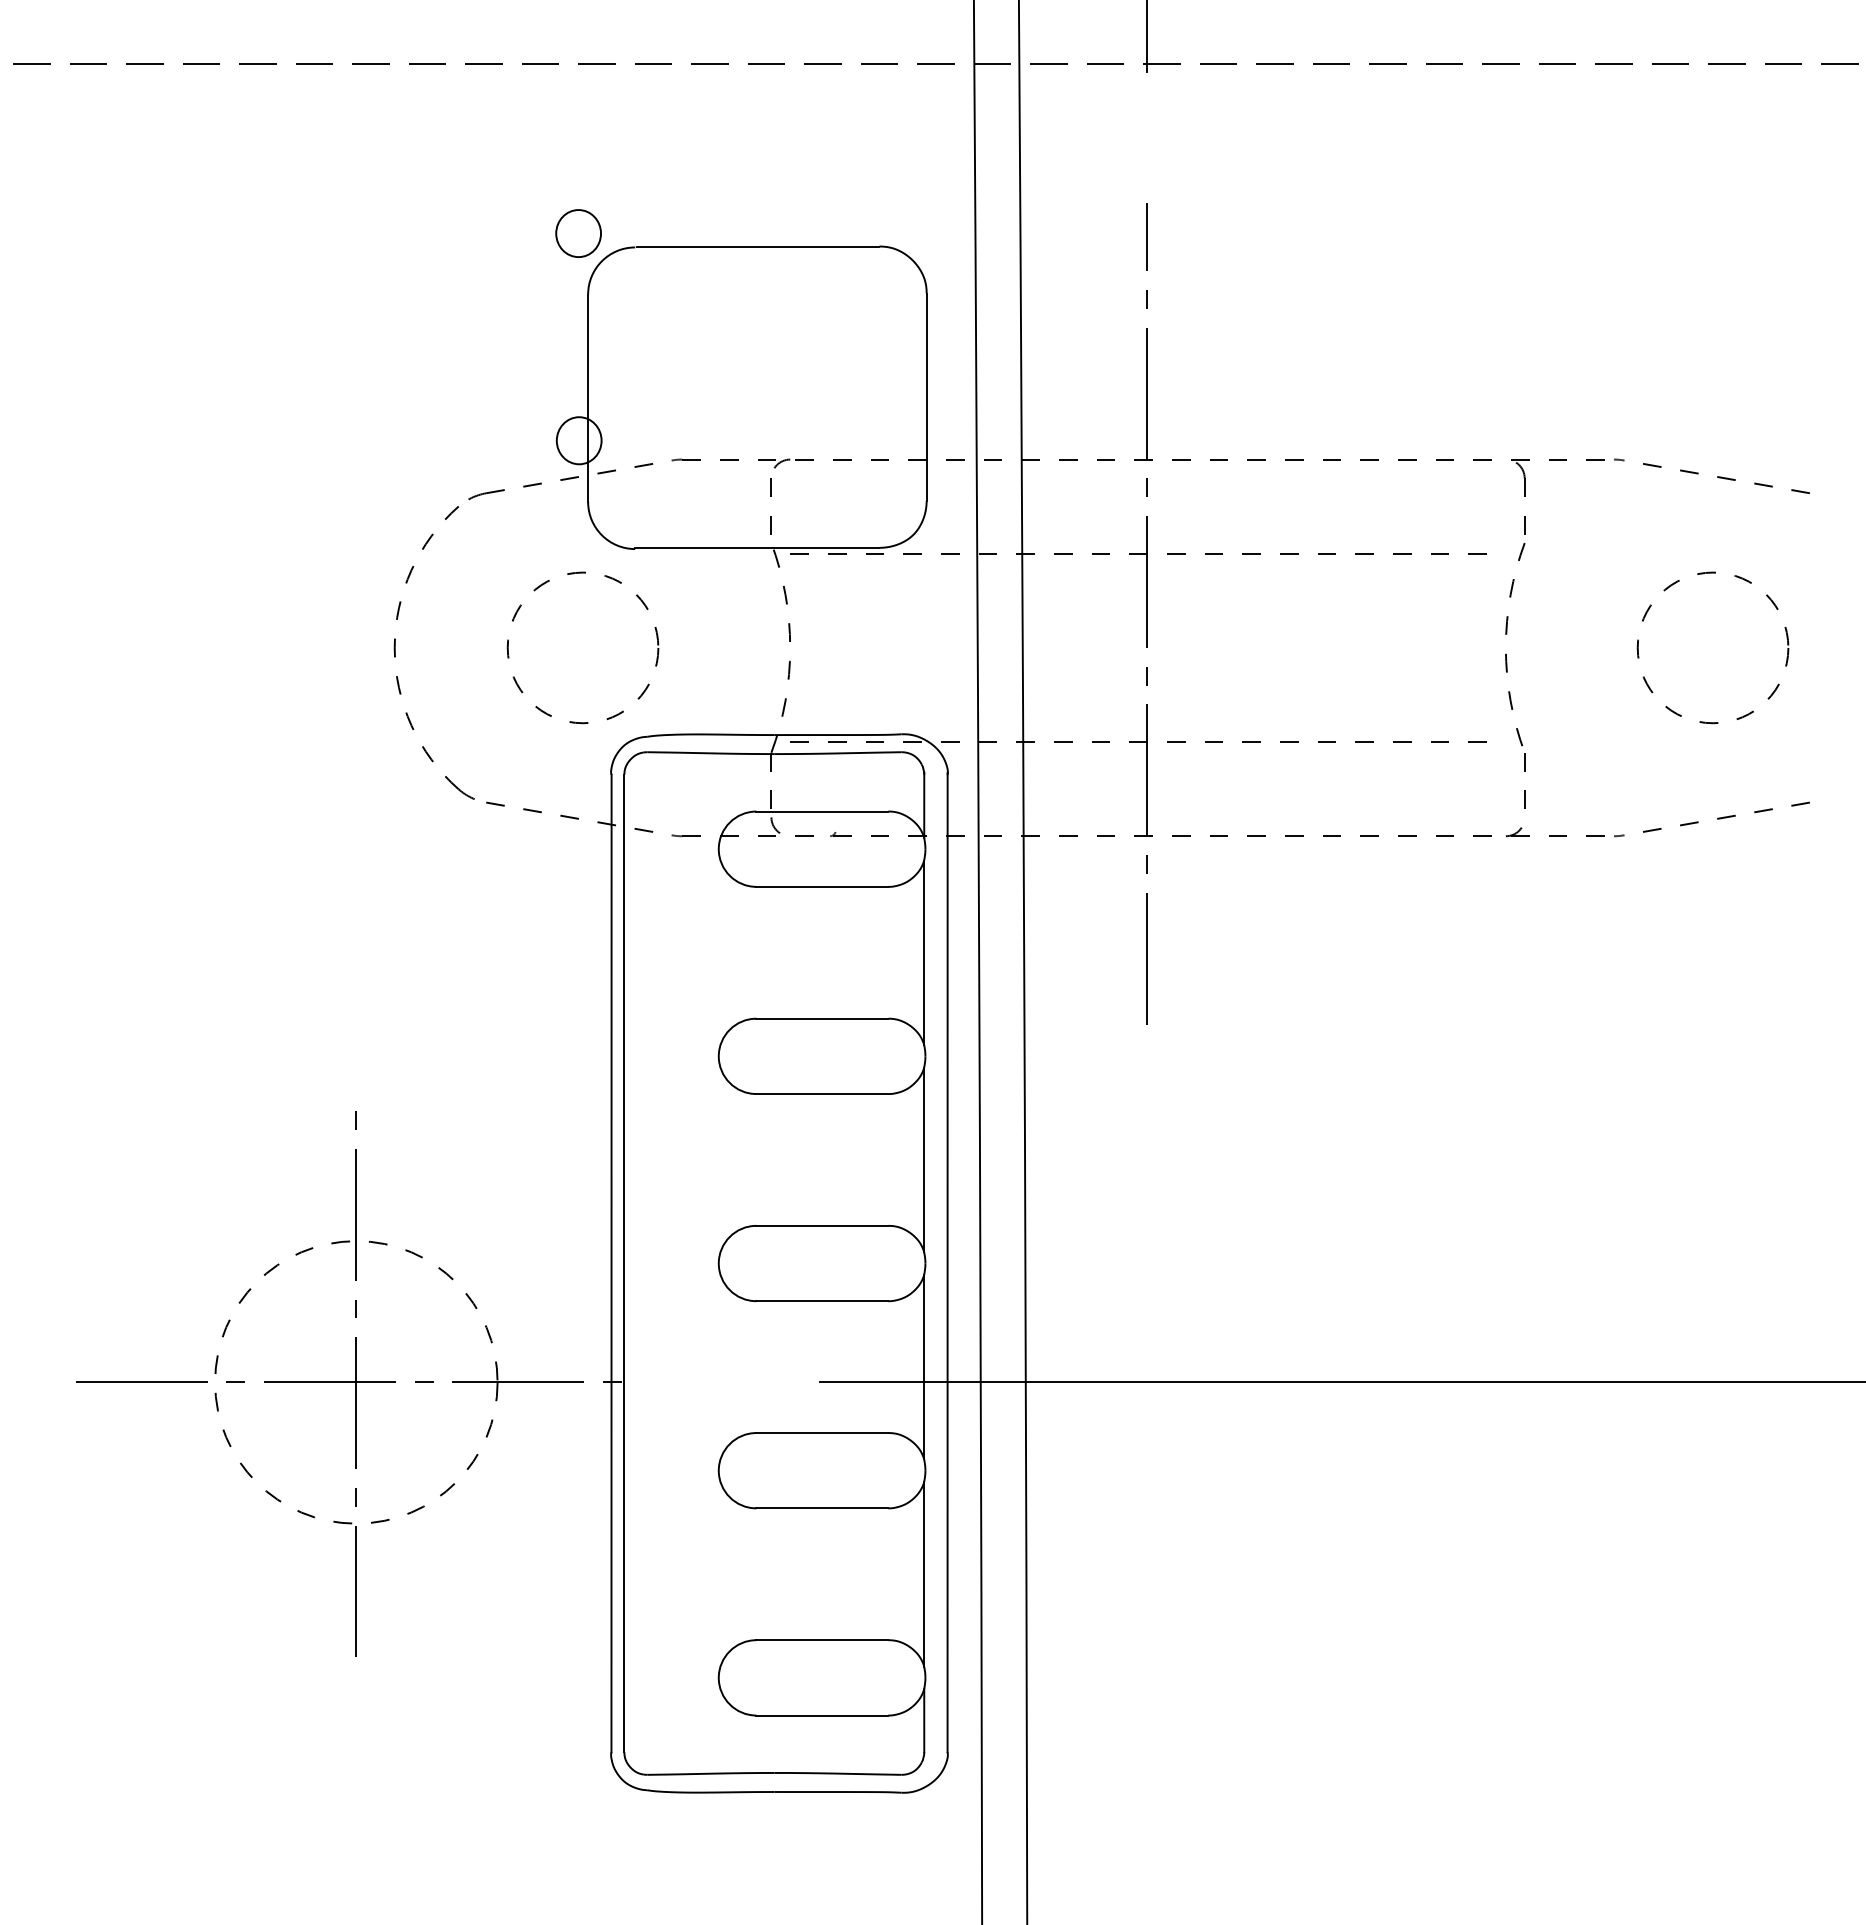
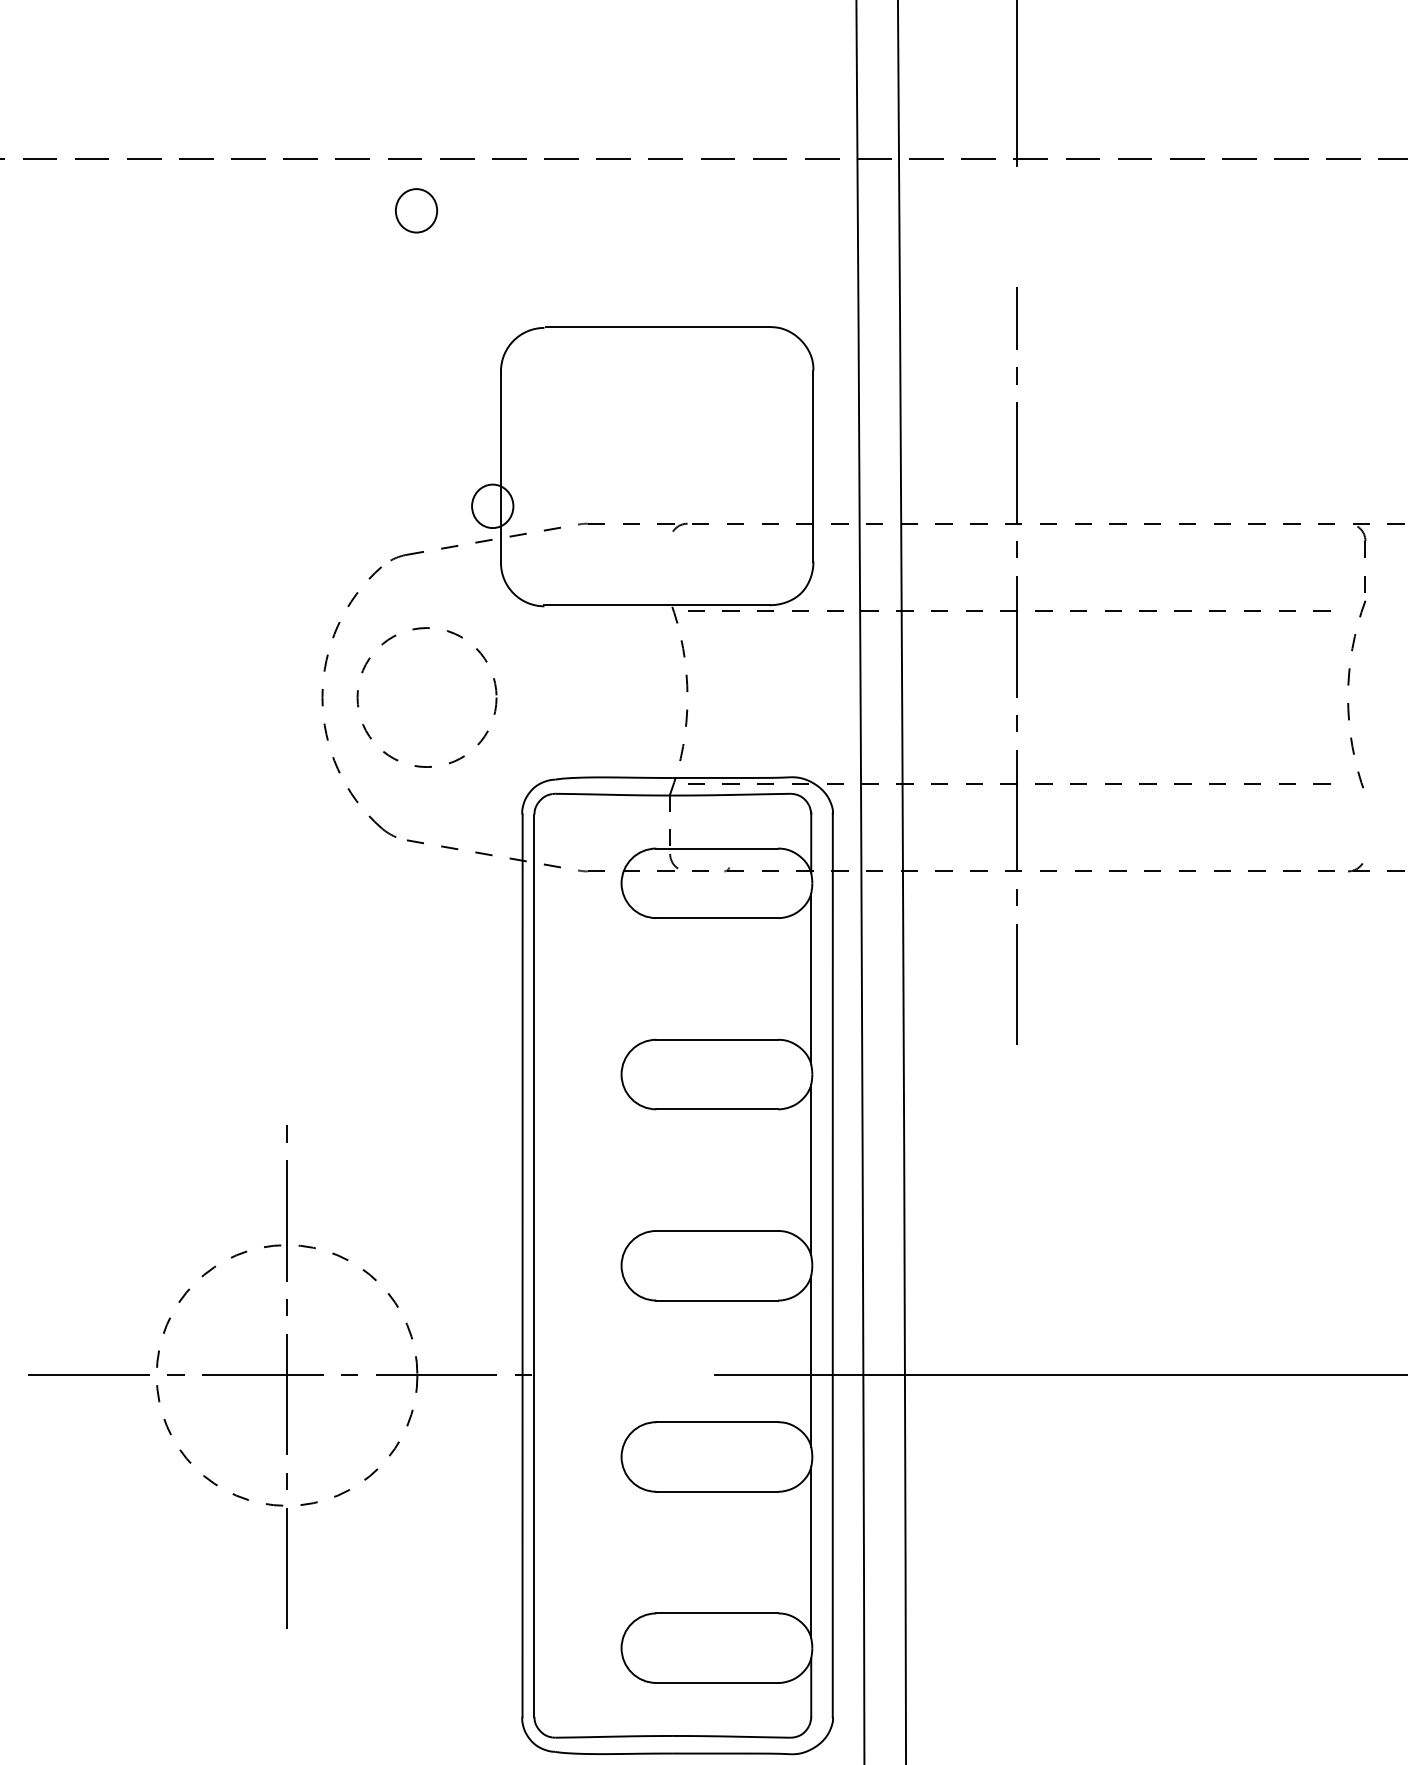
part: (578, 233) -> (416, 210), moved
line: (770, 496) -> (669, 557), removed
circle: (582, 647) -> (426, 697), moved
line: (1524, 771) -> (1365, 811), removed

